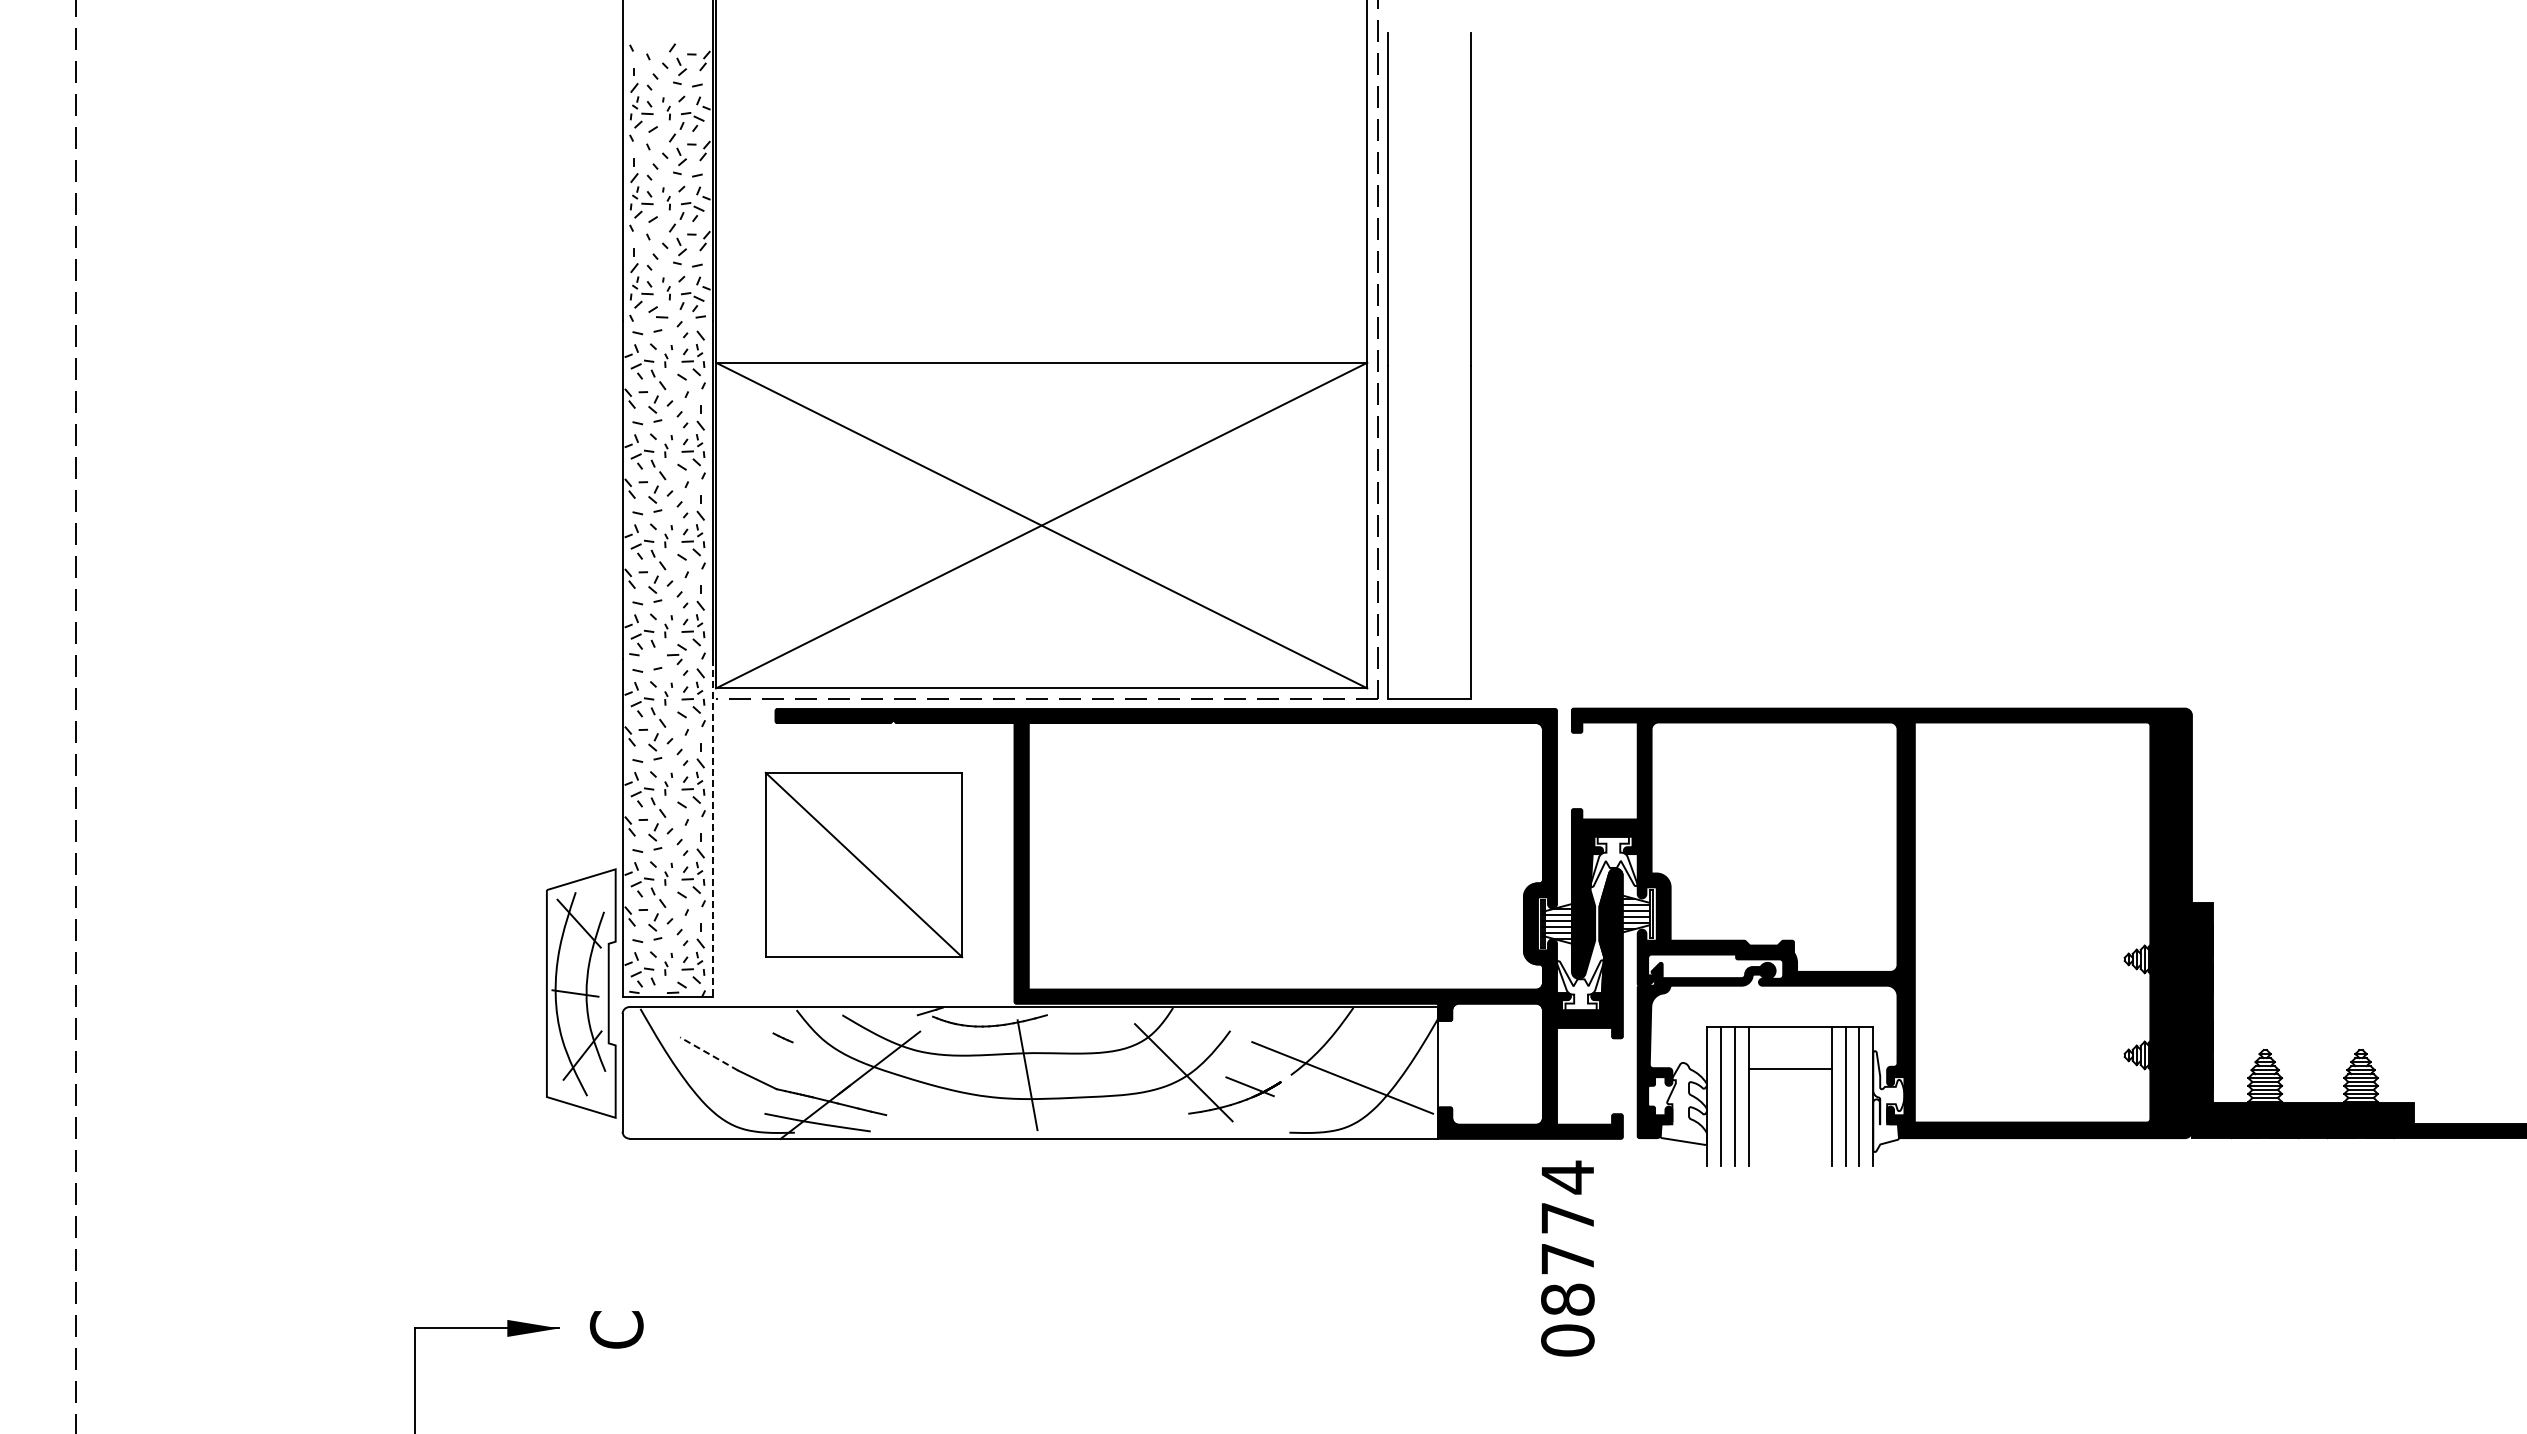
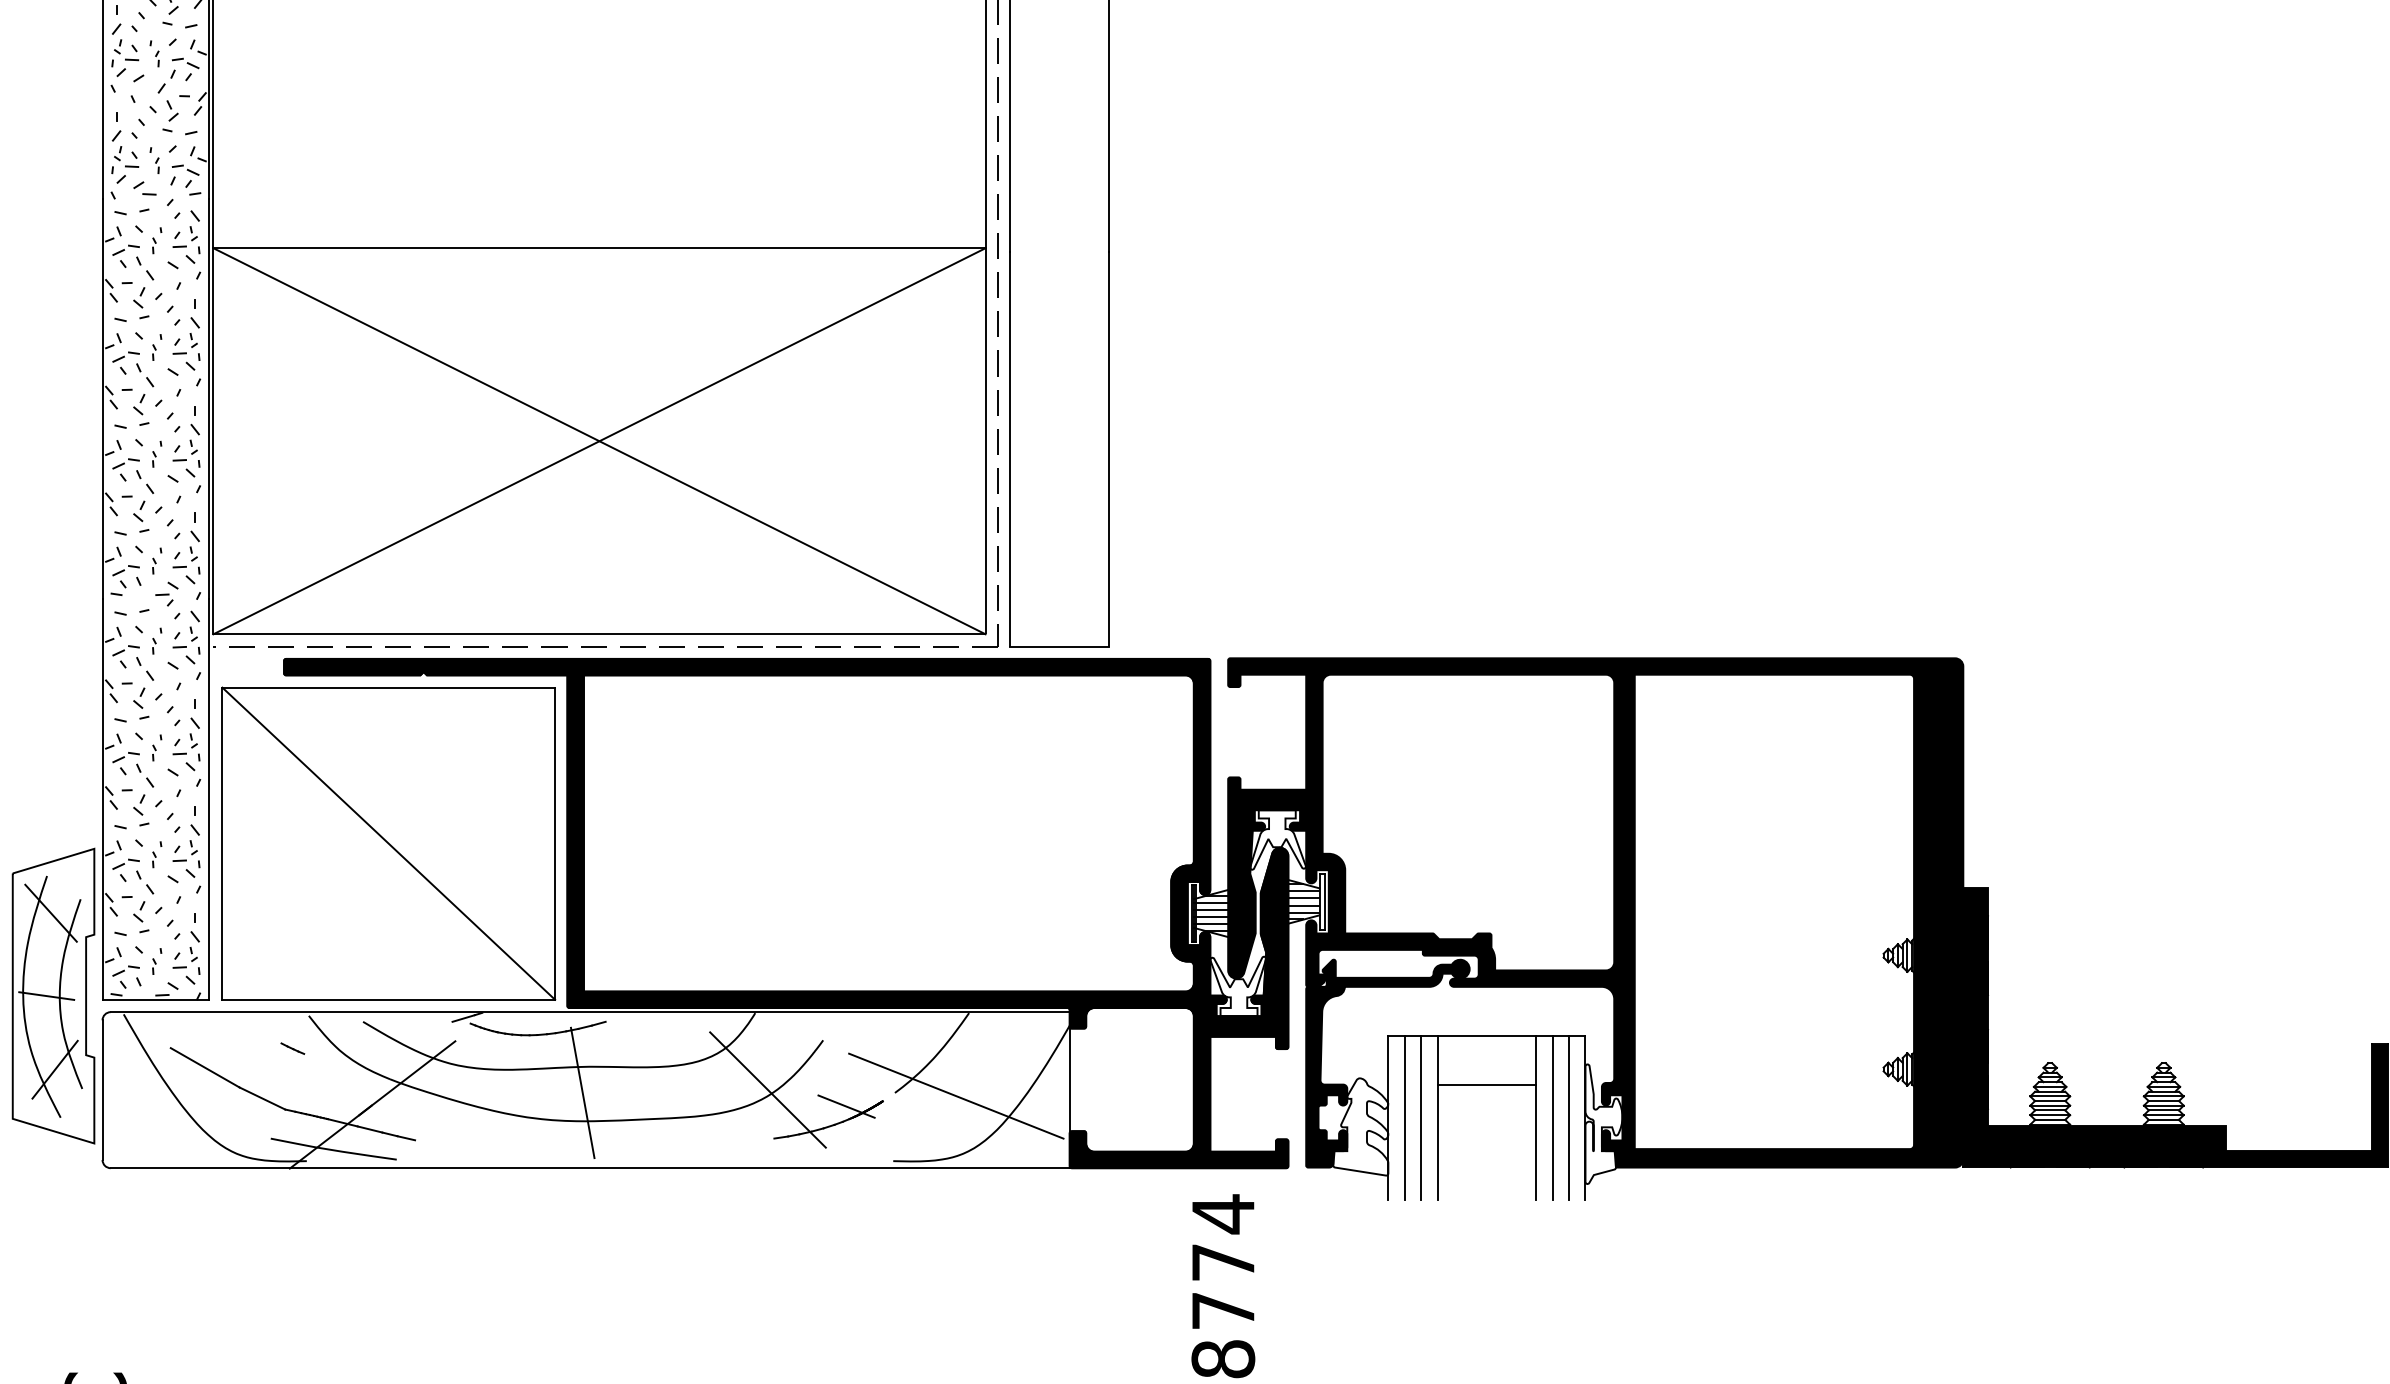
line: (712, 827) -> (209, 799), dashed -> solid
part: (863, 864) -> (388, 843), size x1.43
line: (708, 1053) -> (204, 1067), dashed -> solid

